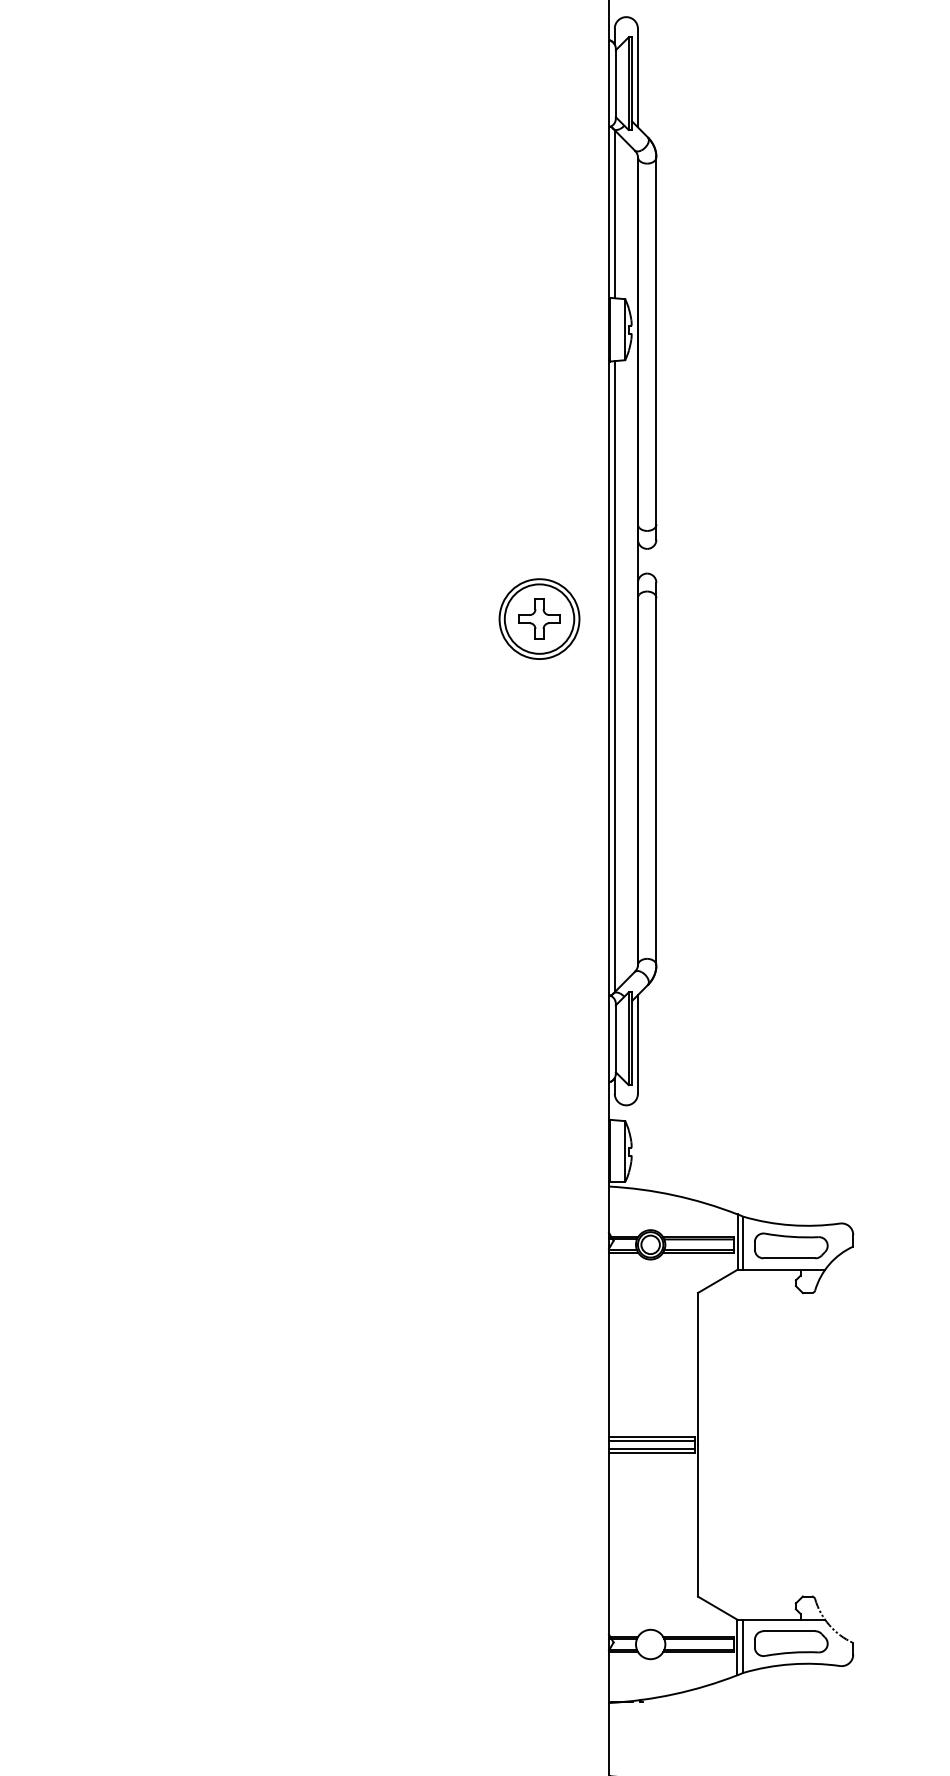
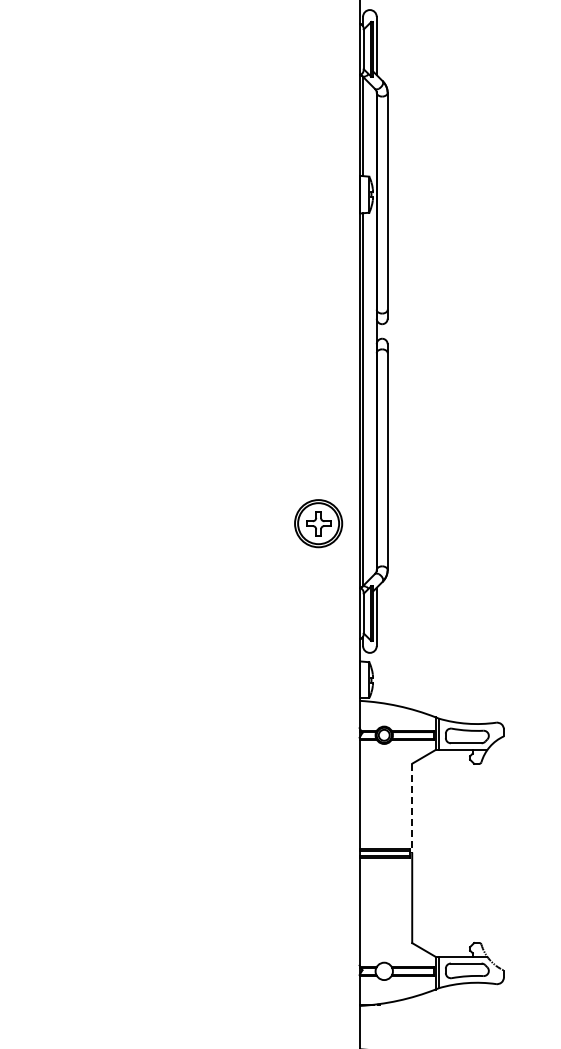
part: (539, 618) -> (318, 523), moved
line: (698, 1368) -> (412, 808), solid -> dashed

